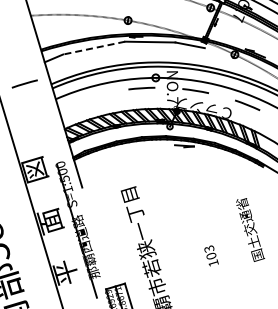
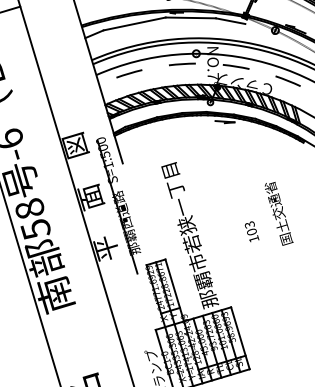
line: (93, 47) -> (134, 23), dashed -> solid
line: (24, 83) -> (129, 73), moved
text: (249, 229) -> (278, 213), moved

